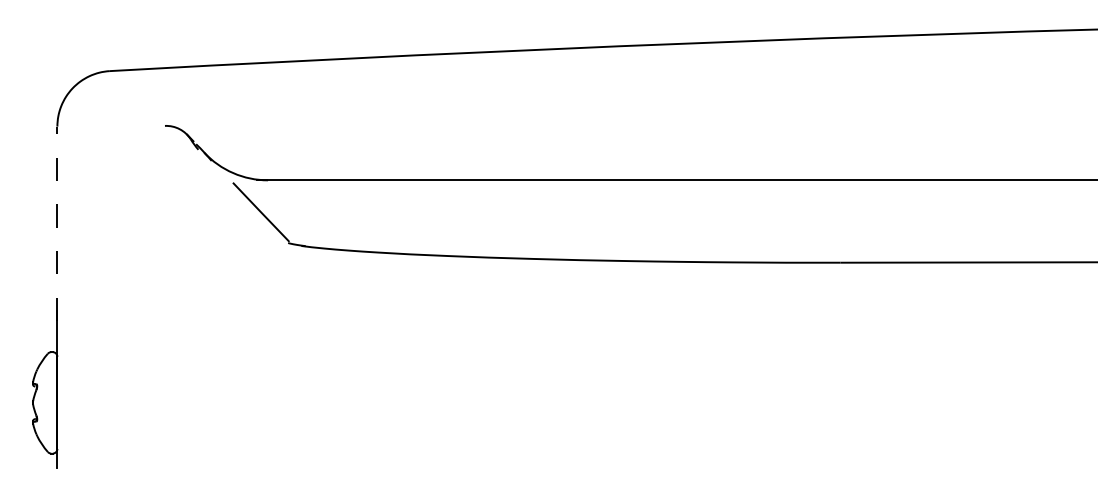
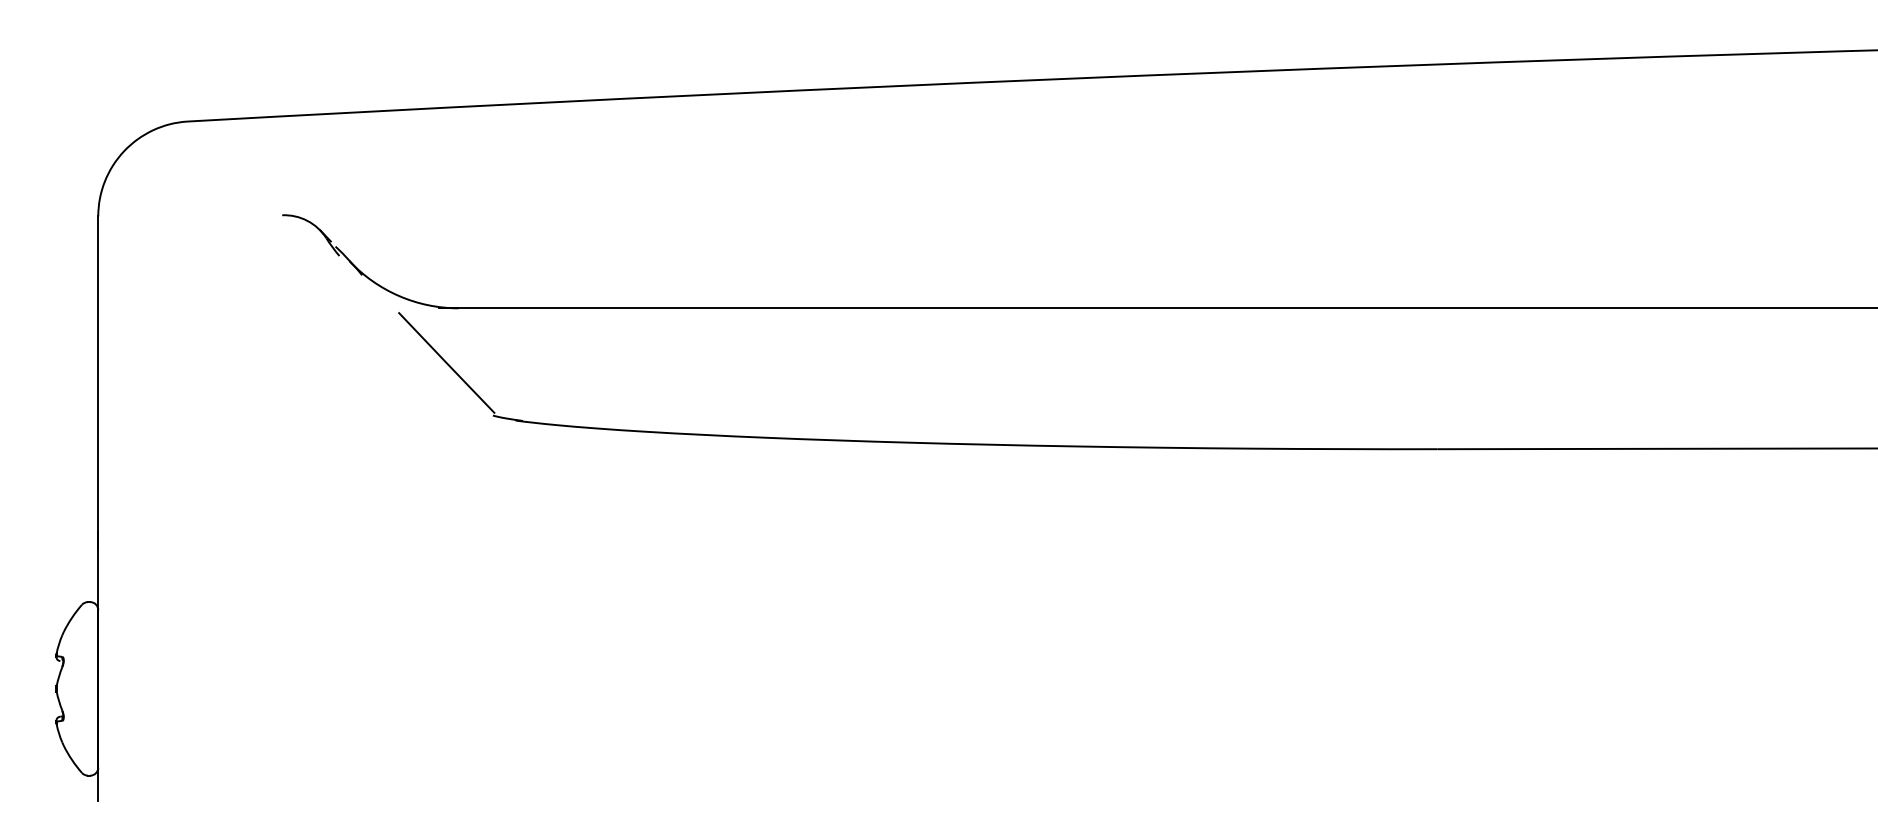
line: (57, 223) -> (98, 382), dashed -> solid

